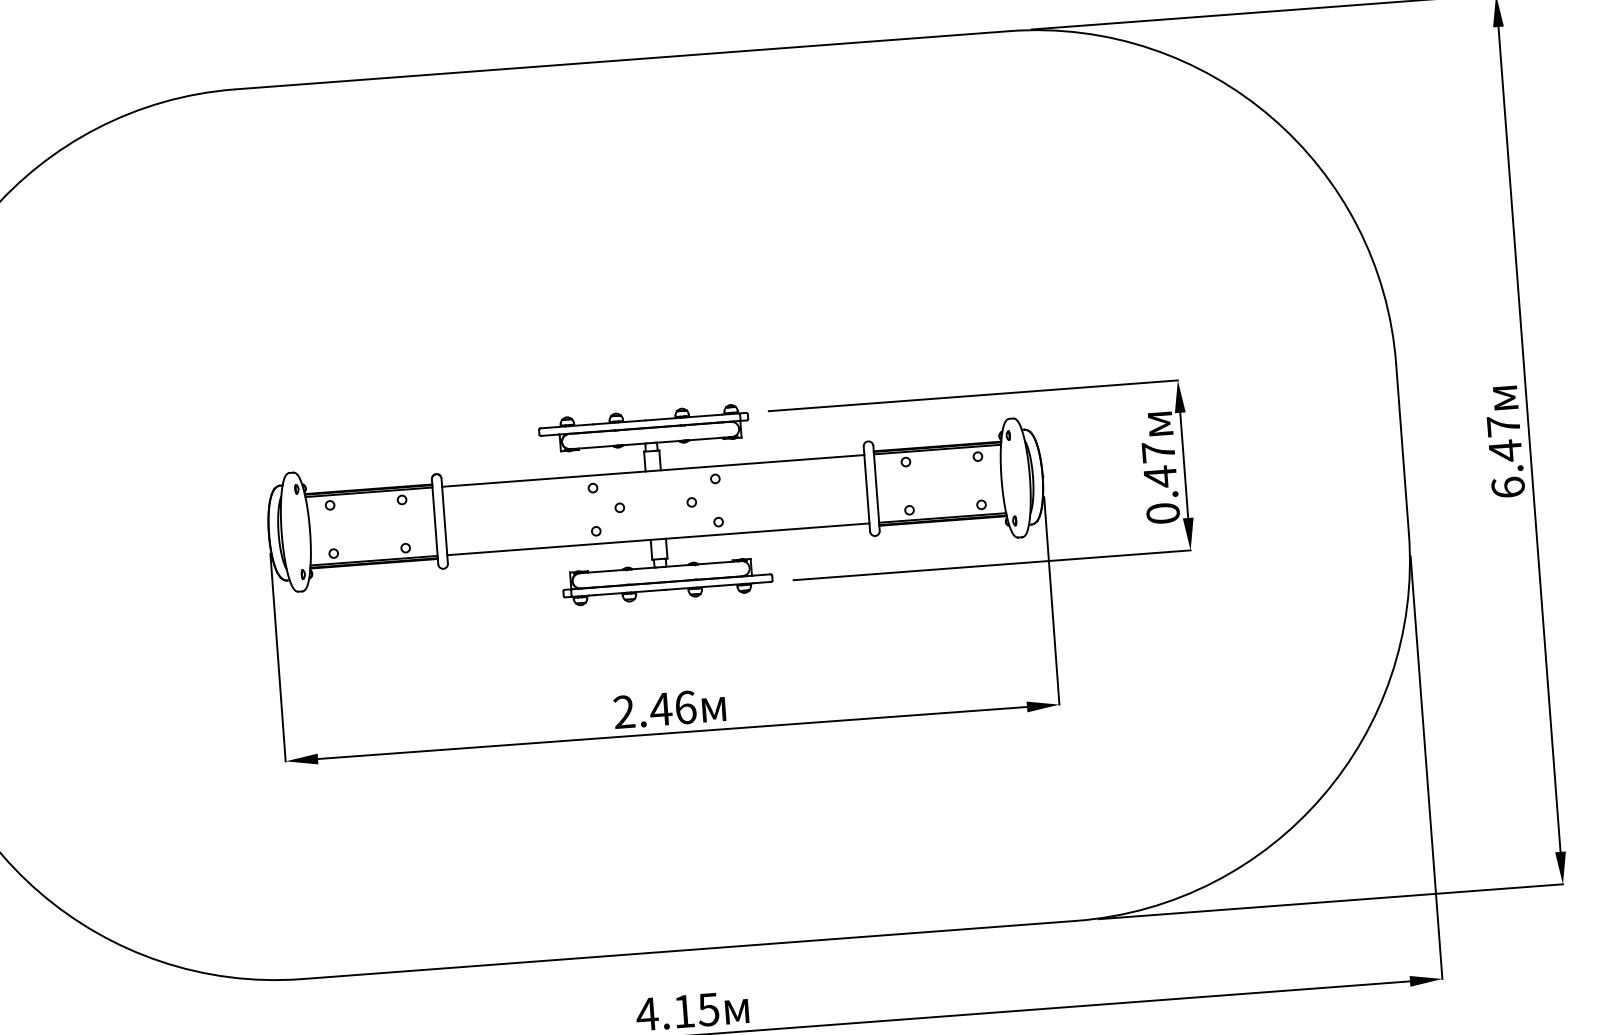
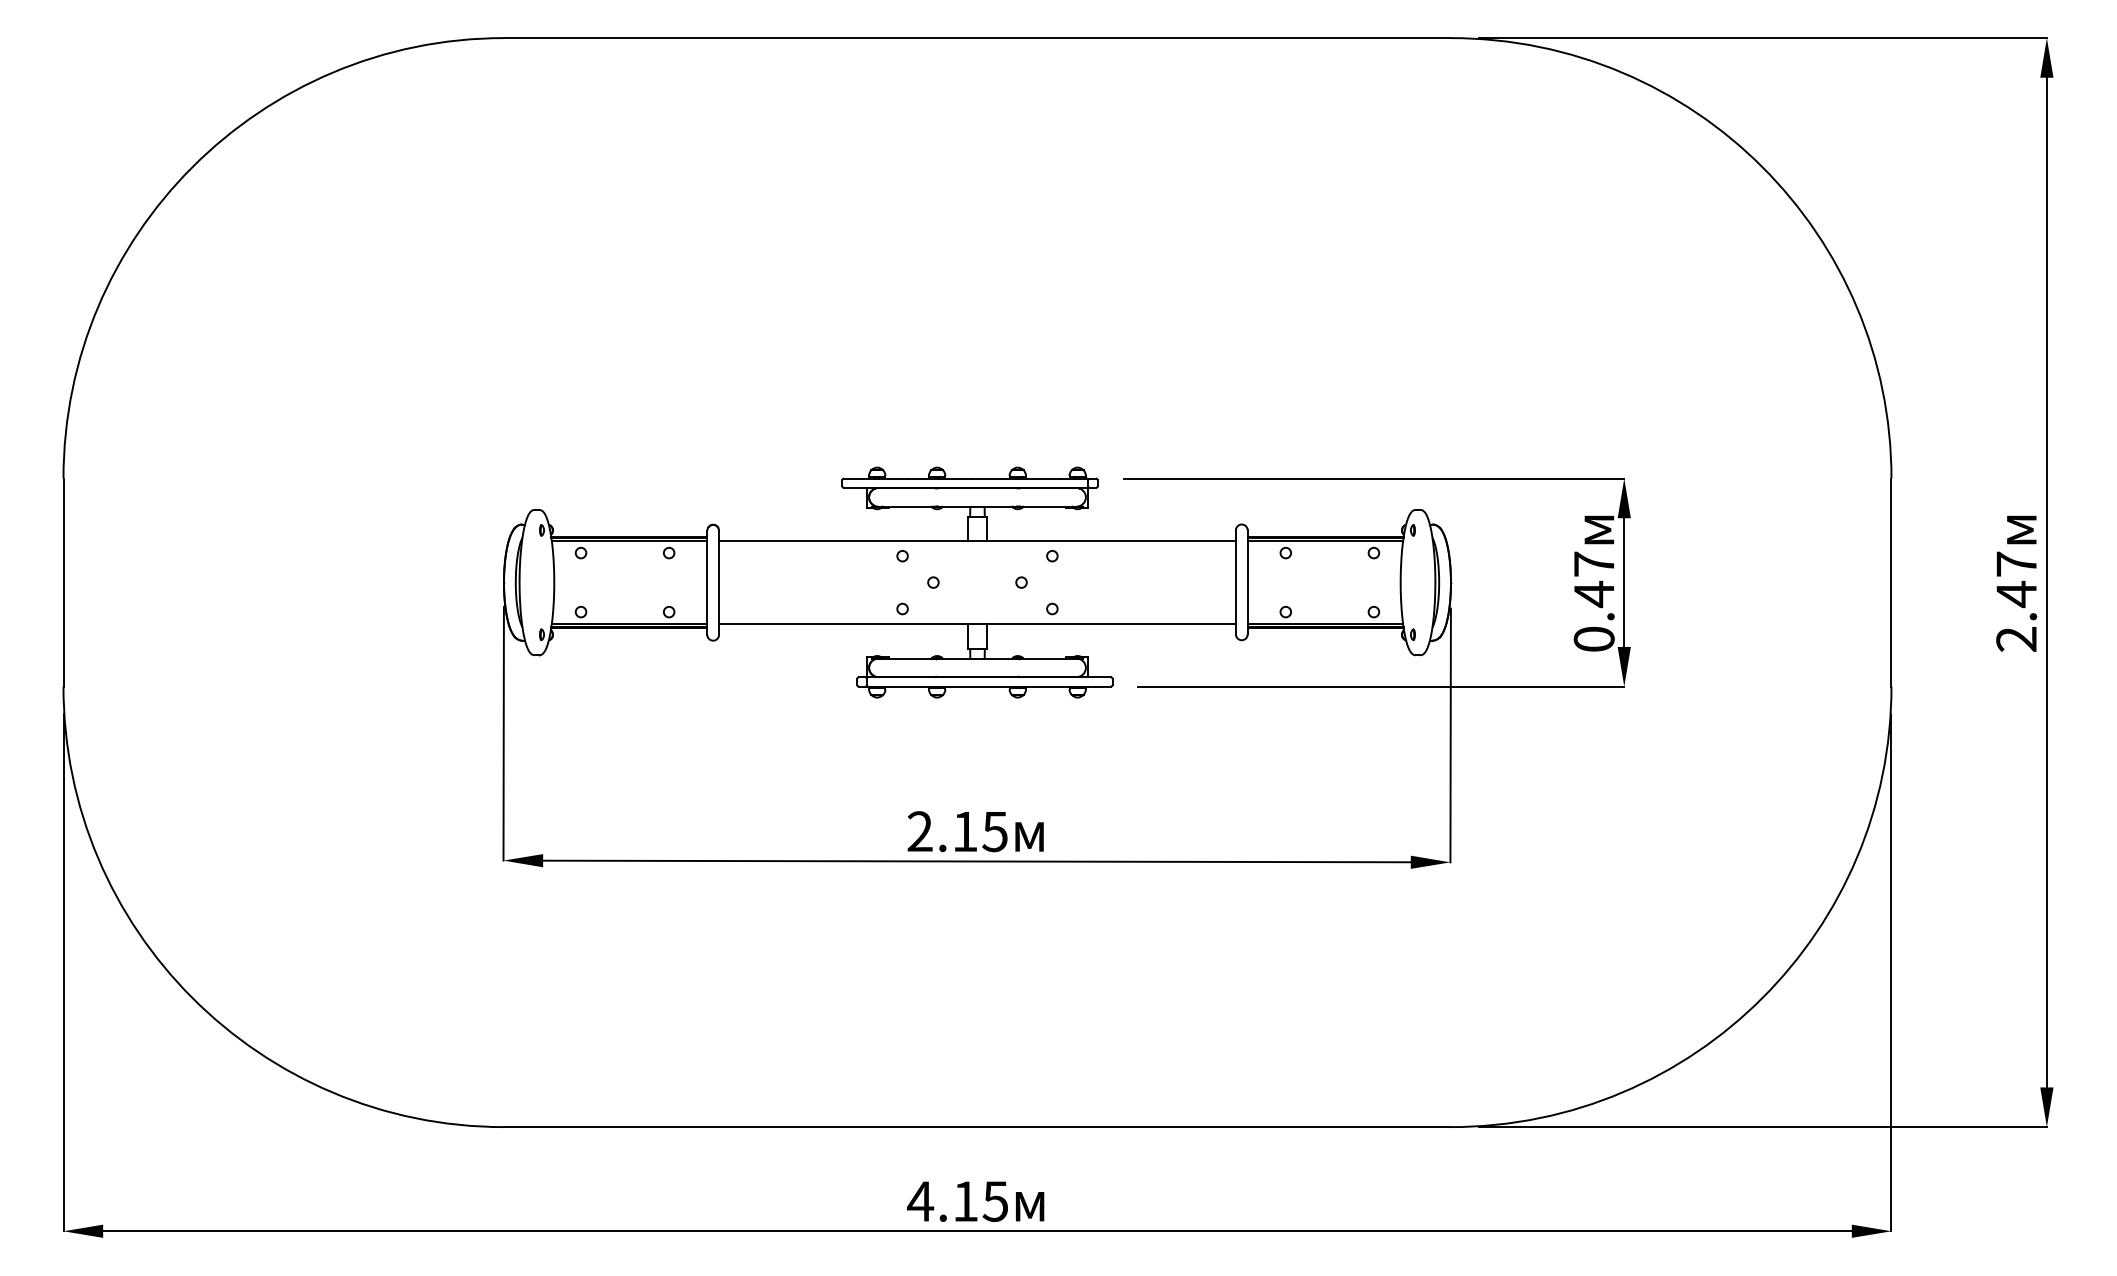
text: (1508, 486) -> (2016, 638), 6.47 -> 2.47
text: (672, 708) -> (979, 831), 2.46 -> 2.15

